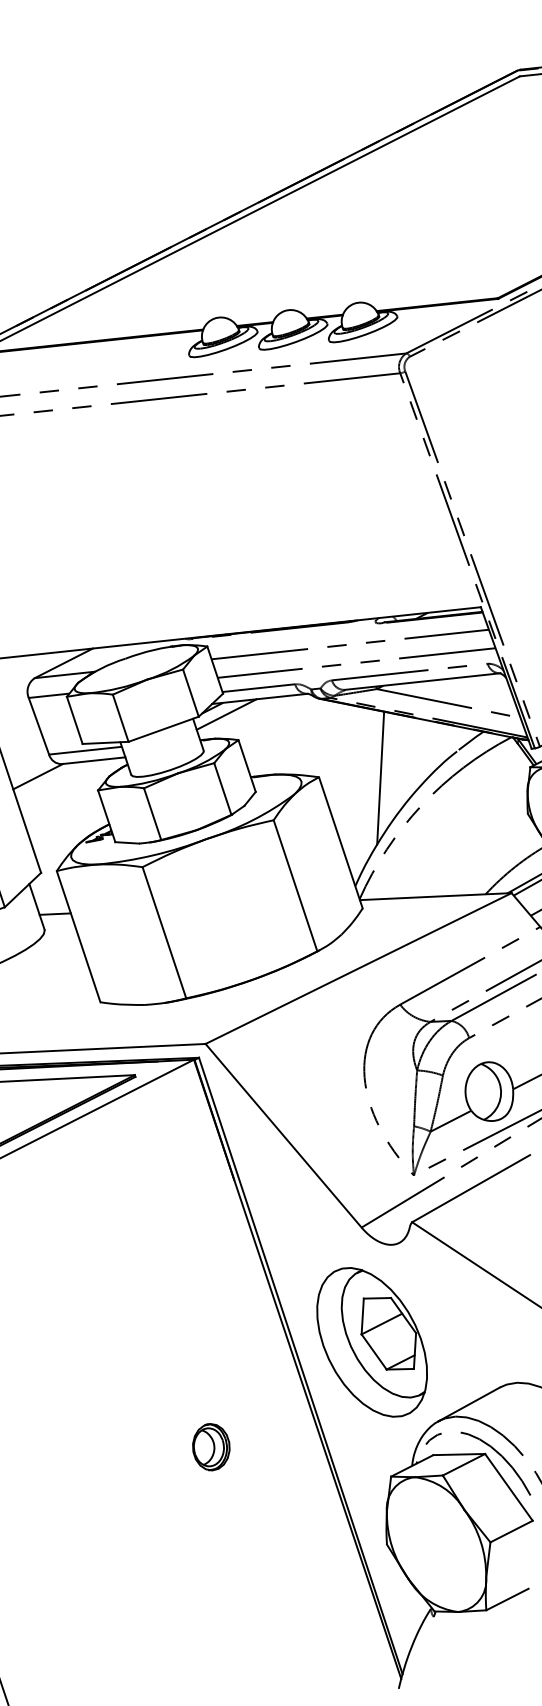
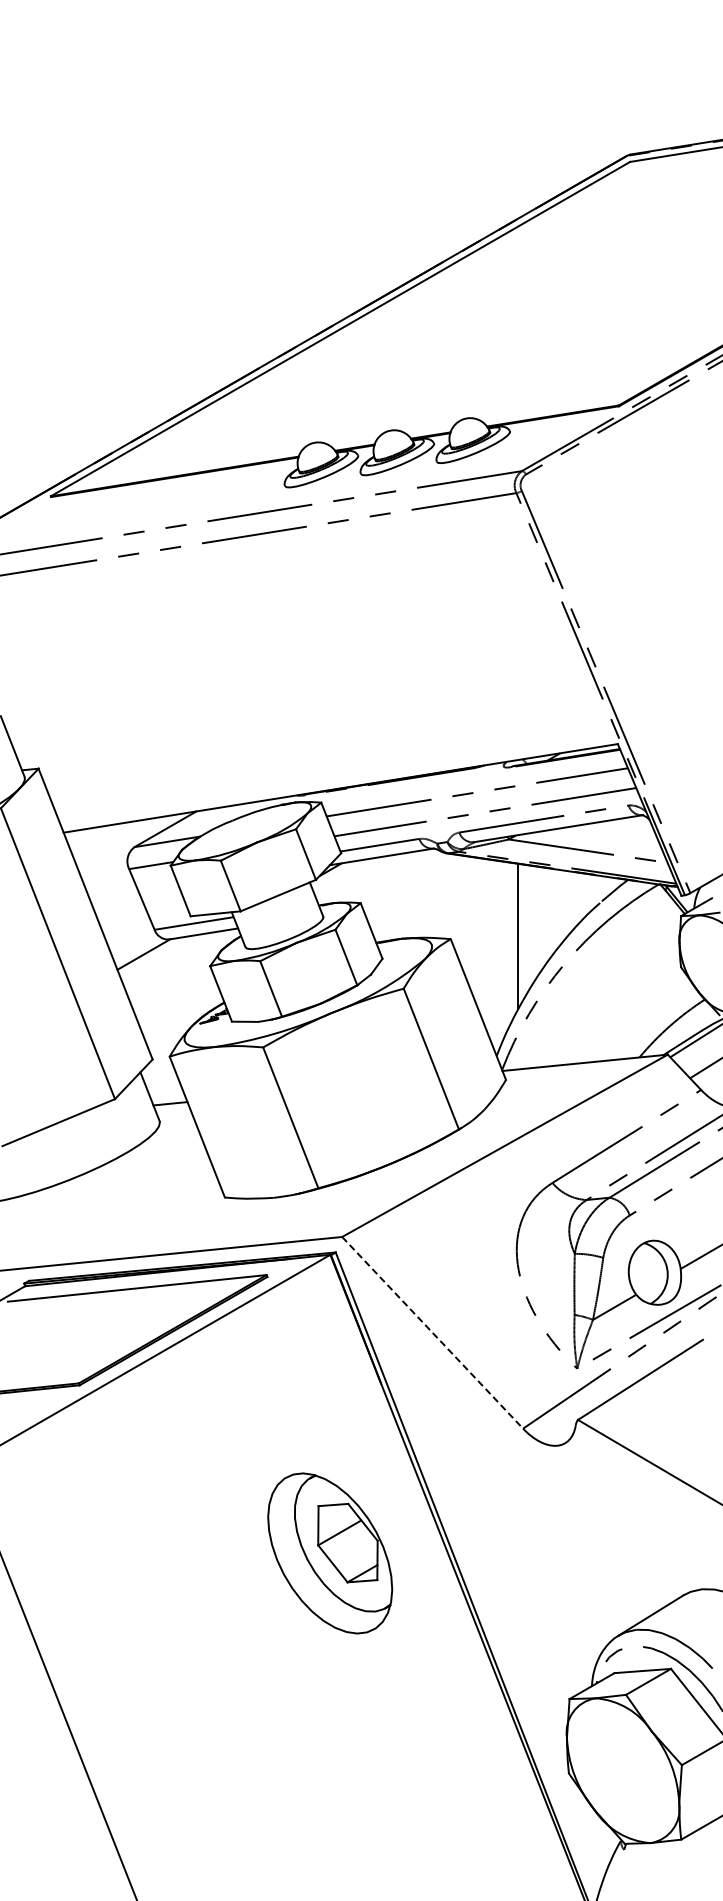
line: (226, 714) -> (346, 875), removed
line: (283, 1135) -> (432, 1332), solid -> dashed
part: (372, 1342) -> (330, 1553), moved
part: (211, 1447) -> (371, 1677), removed

